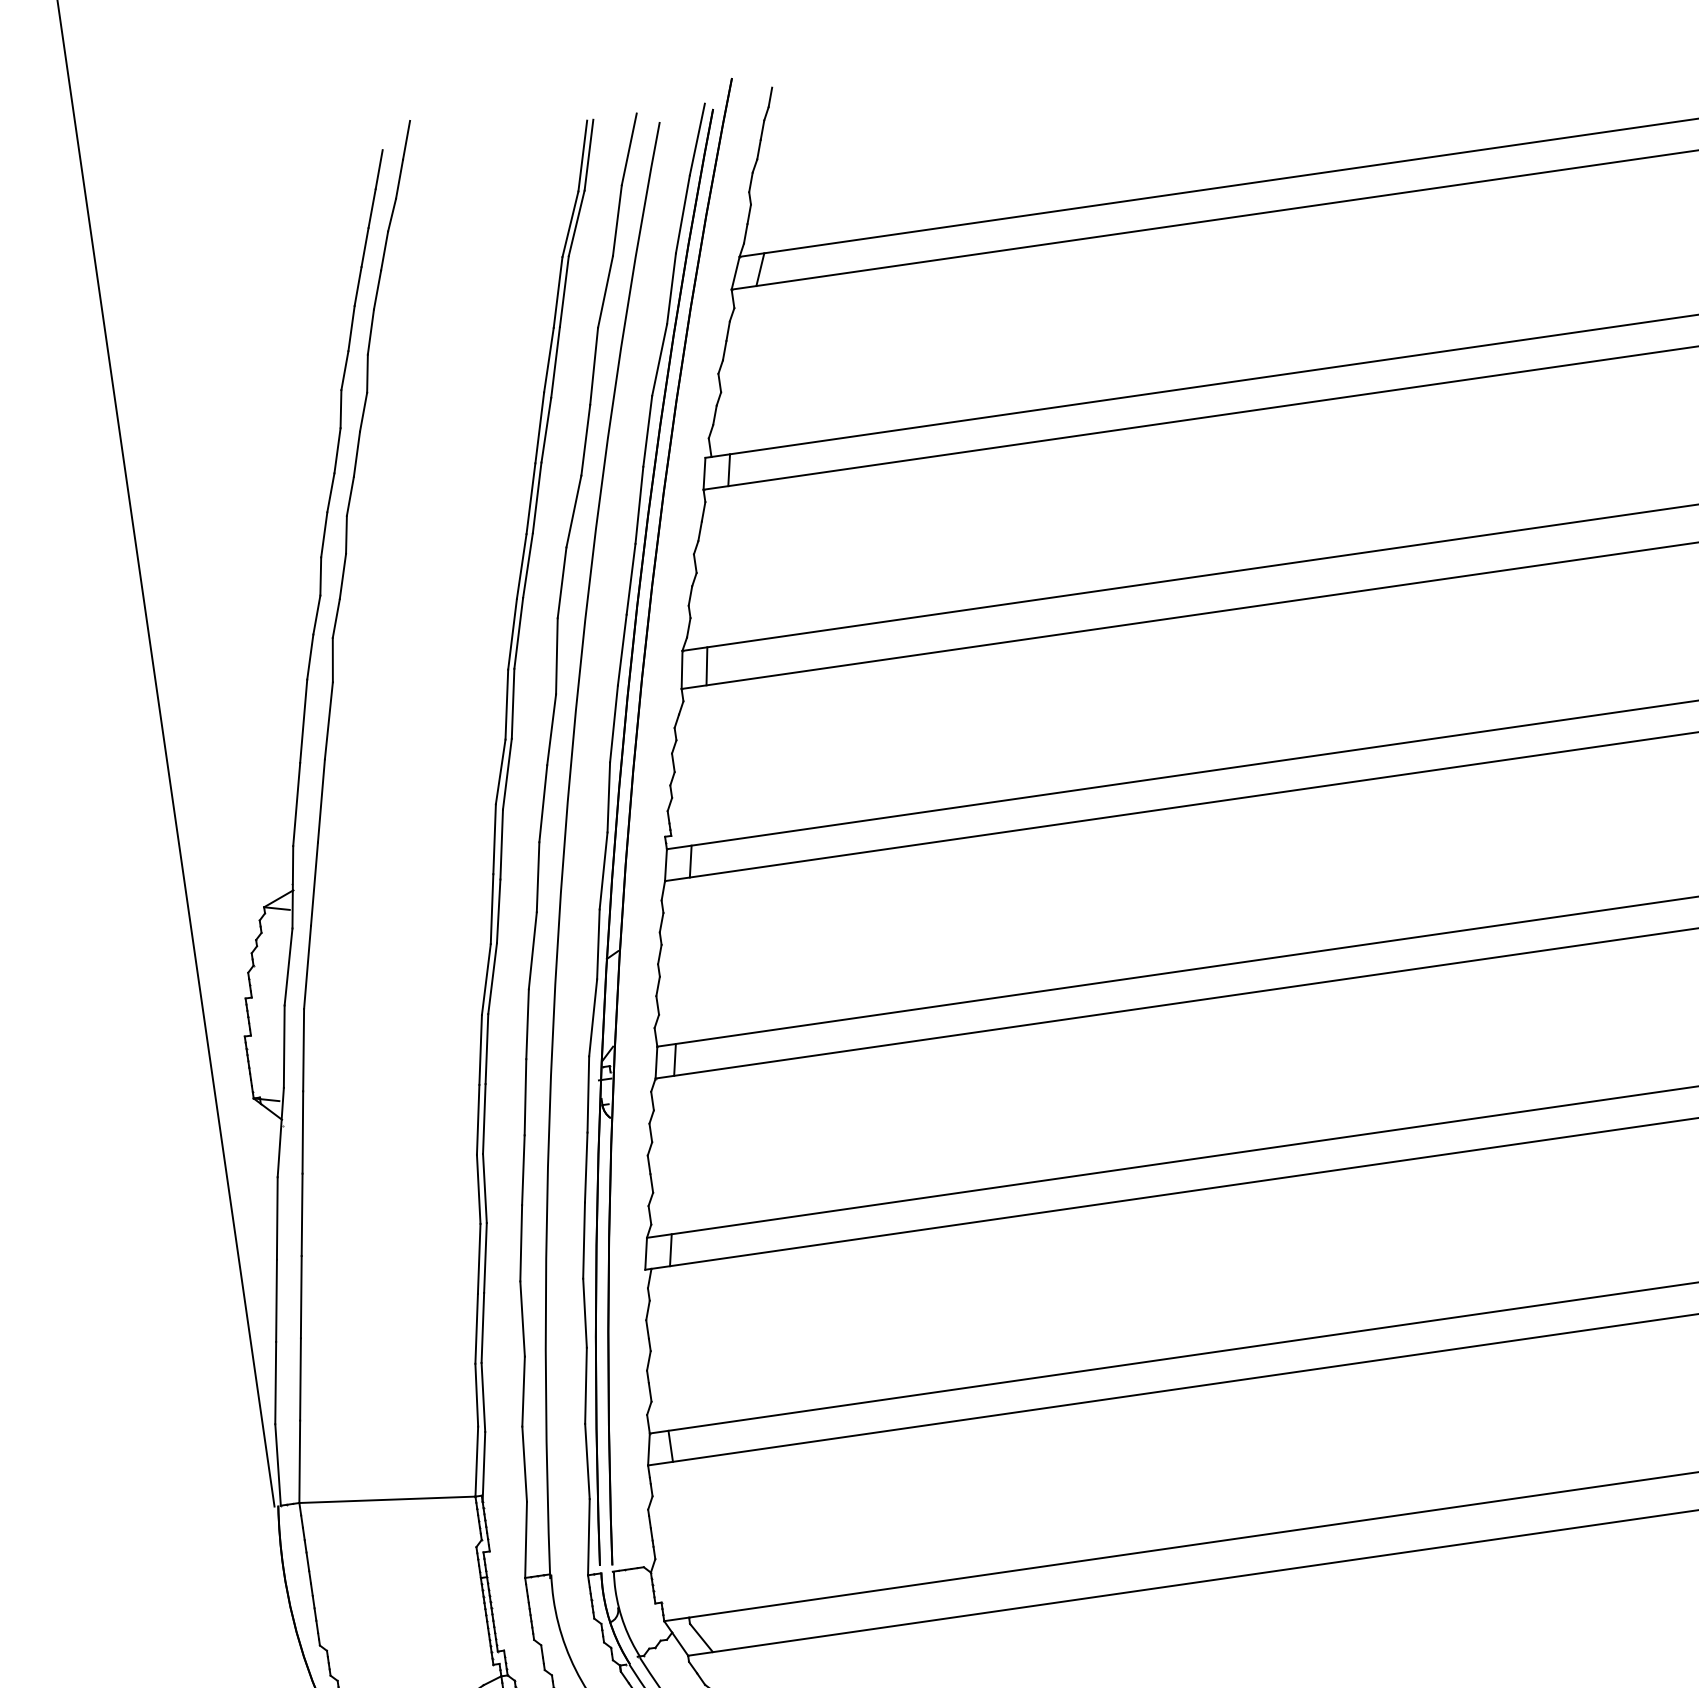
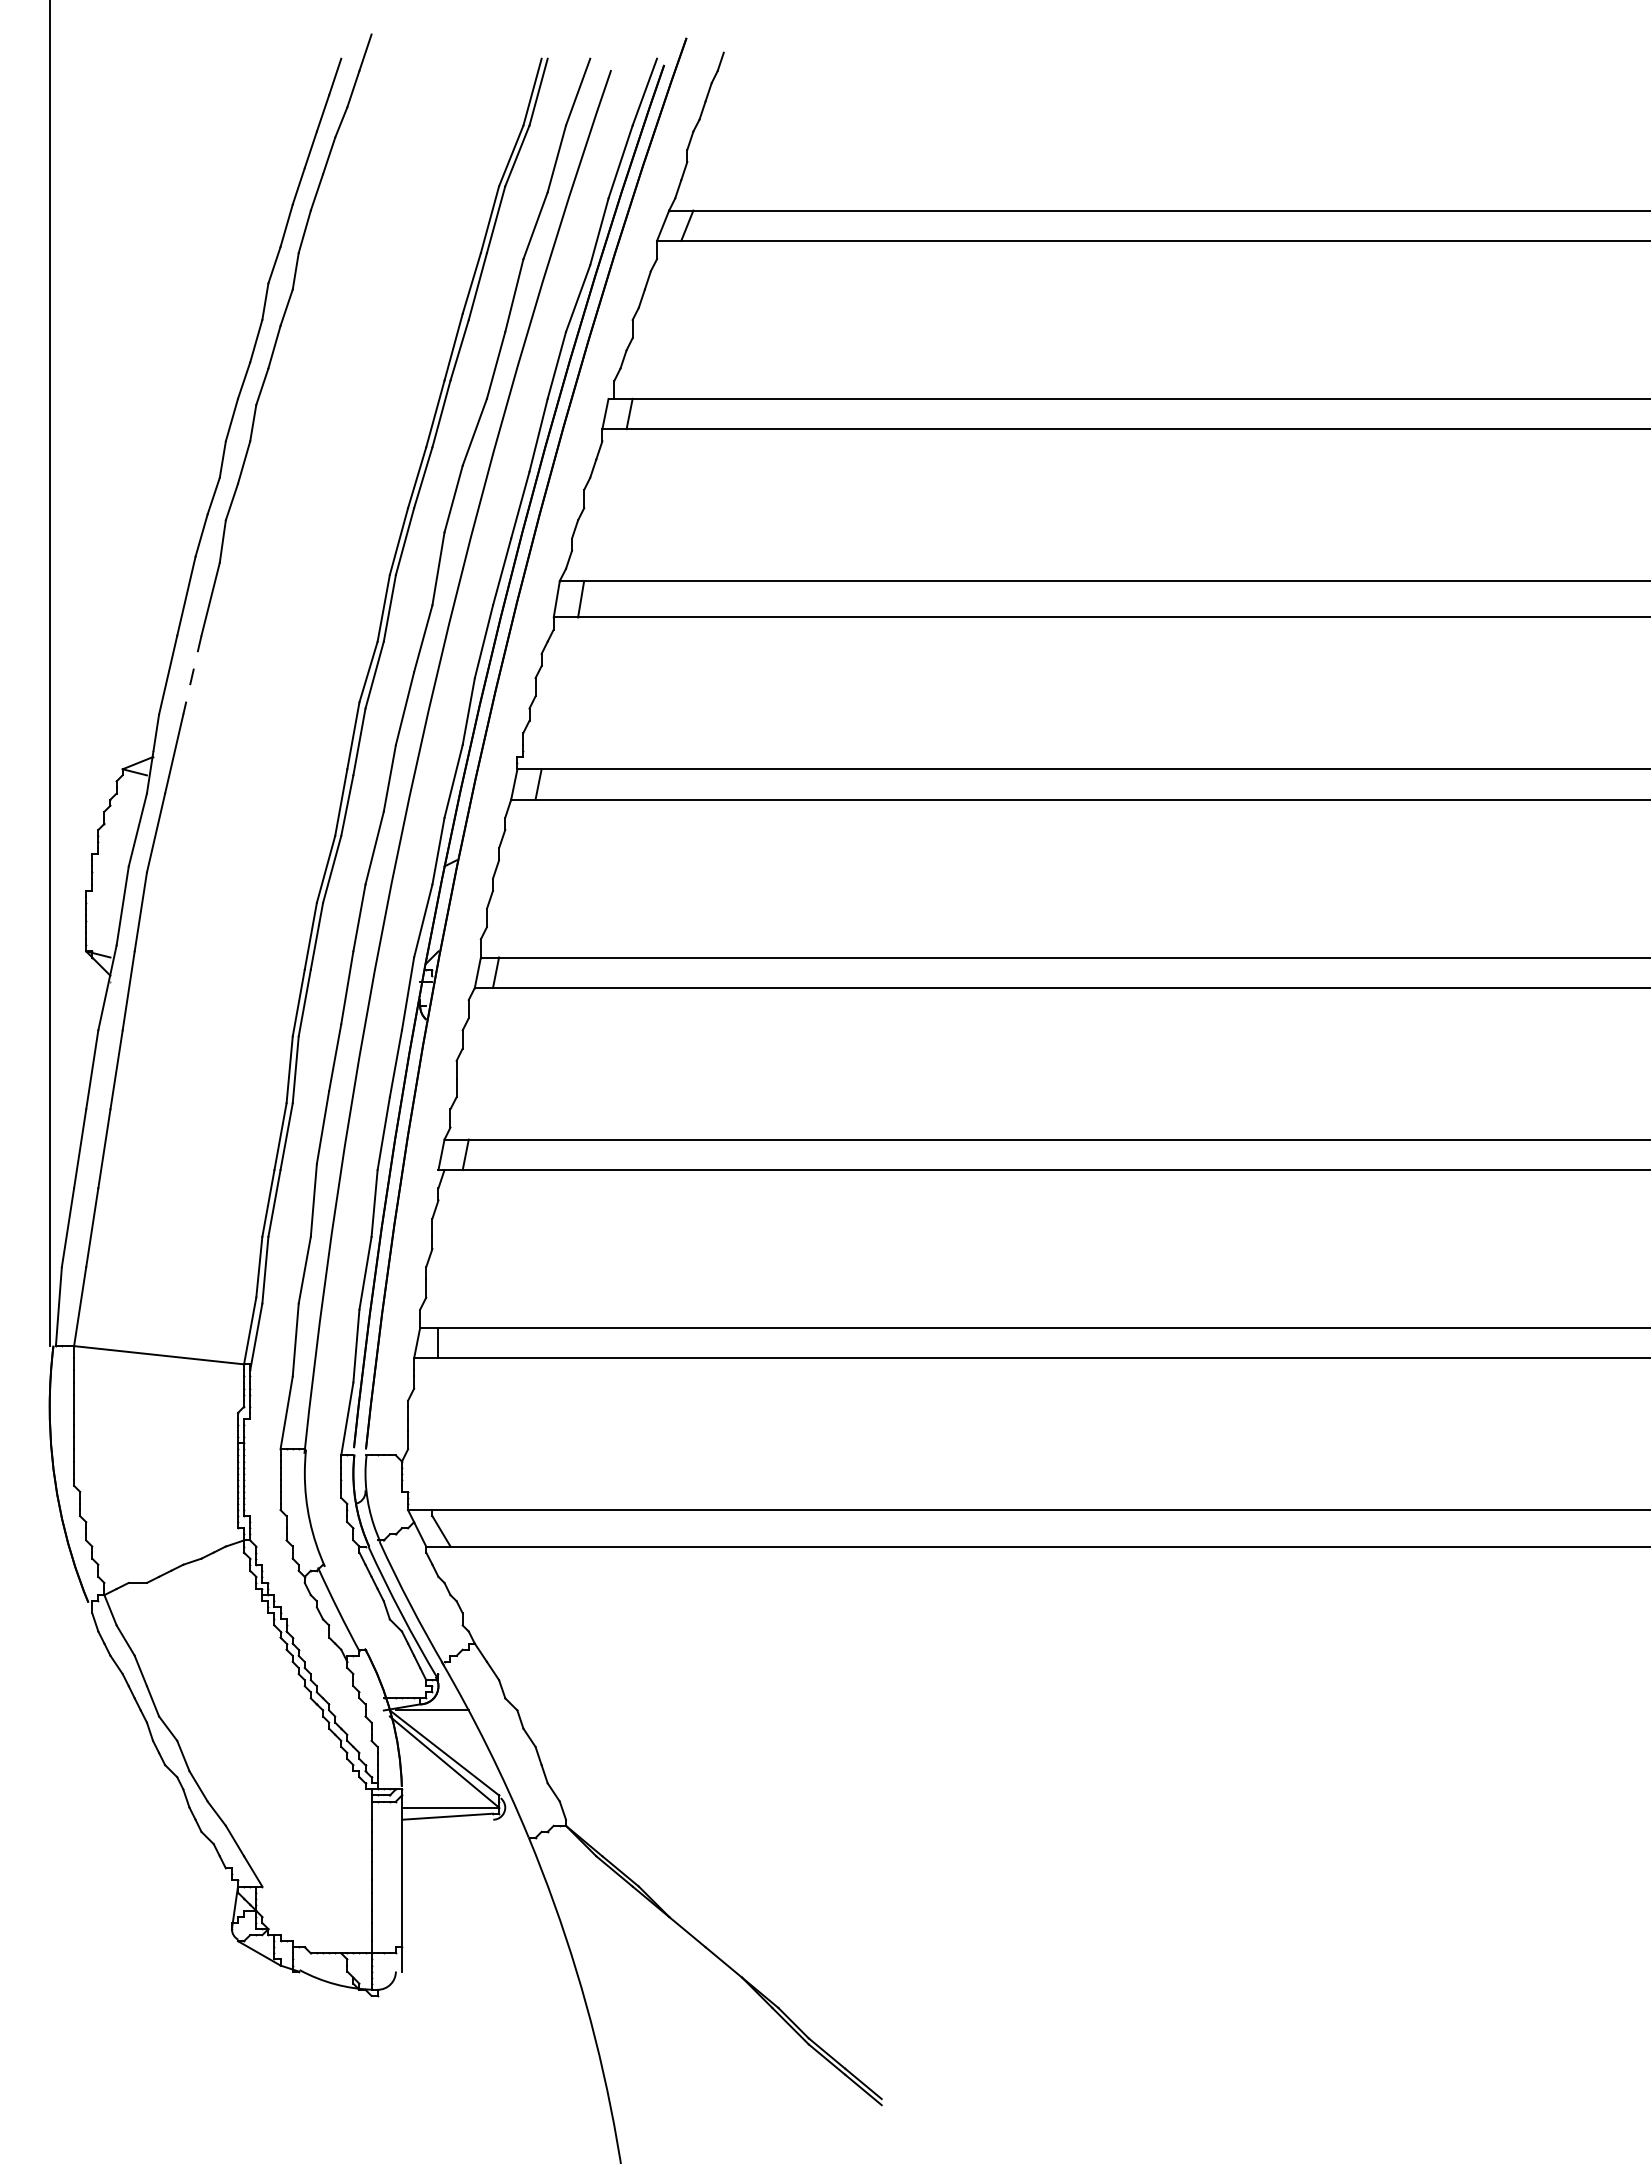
line: (321, 801) -> (192, 675), solid -> dashed

